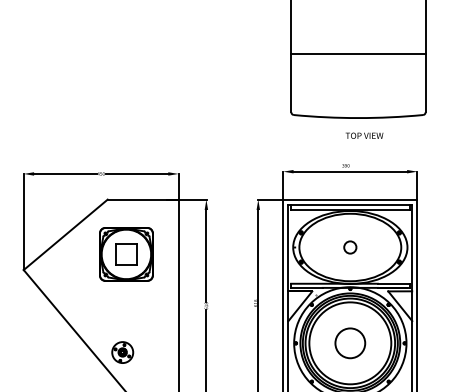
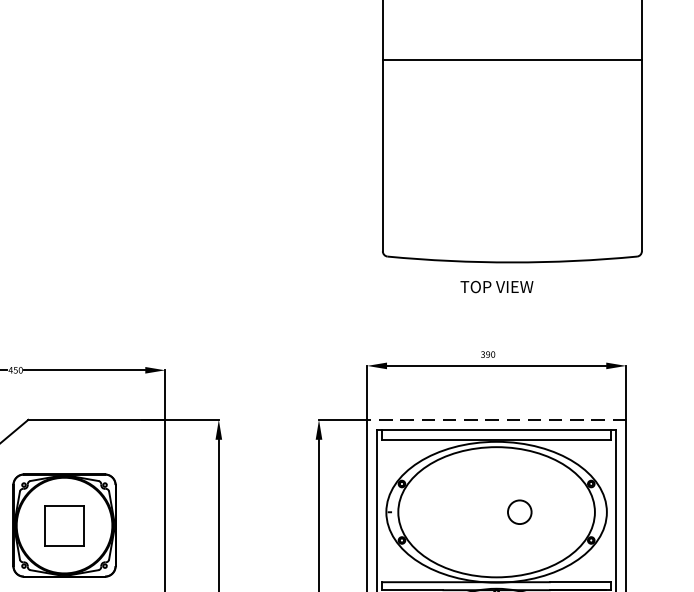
line: (358, 53) -> (512, 58), moved
text: (364, 135) -> (496, 286), moved
line: (349, 199) -> (495, 419), solid -> dashed
circle: (350, 247) -> (520, 512), moved

